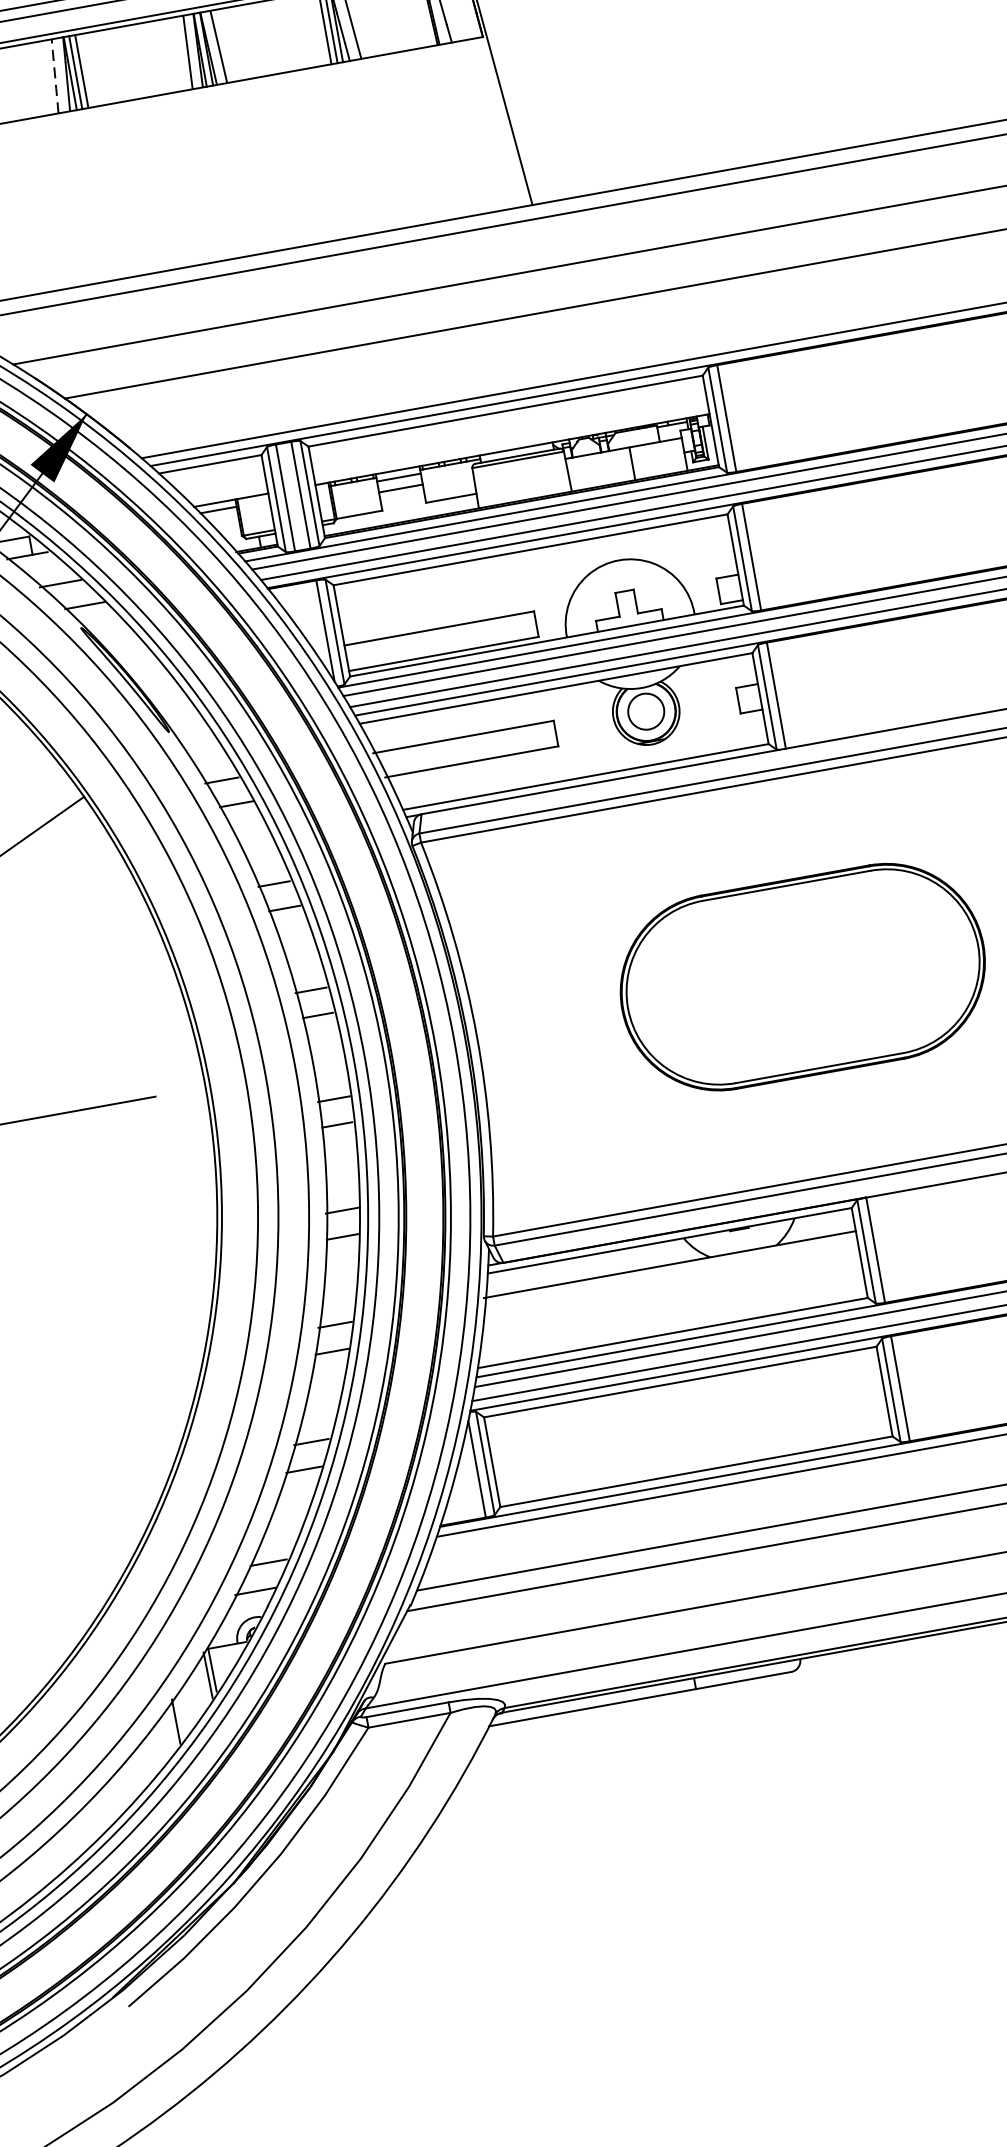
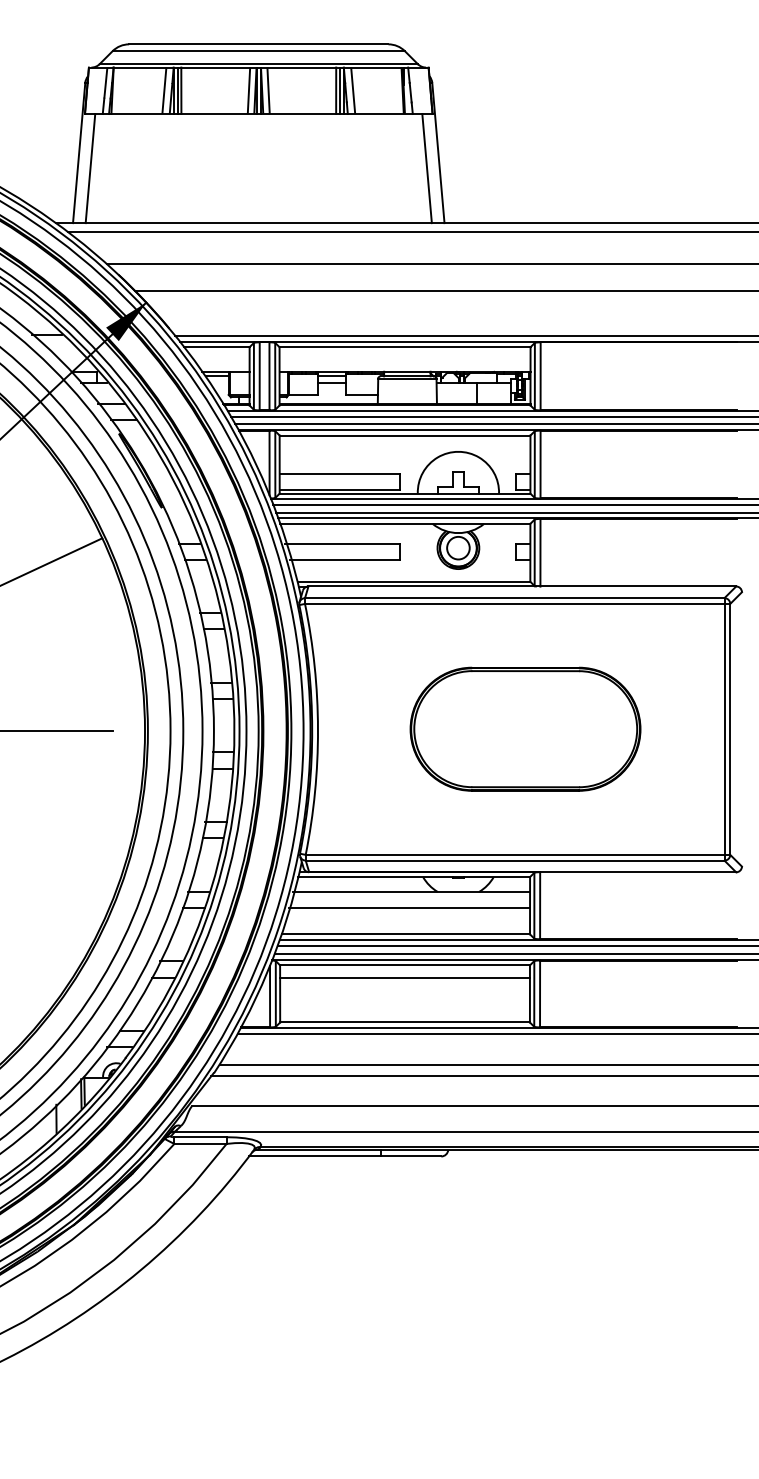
line: (55, 75) -> (164, 90), dashed -> solid
line: (488, 124) -> (426, 168), added
line: (671, 1291) -> (409, 908), added
line: (682, 1401) -> (404, 977), added

